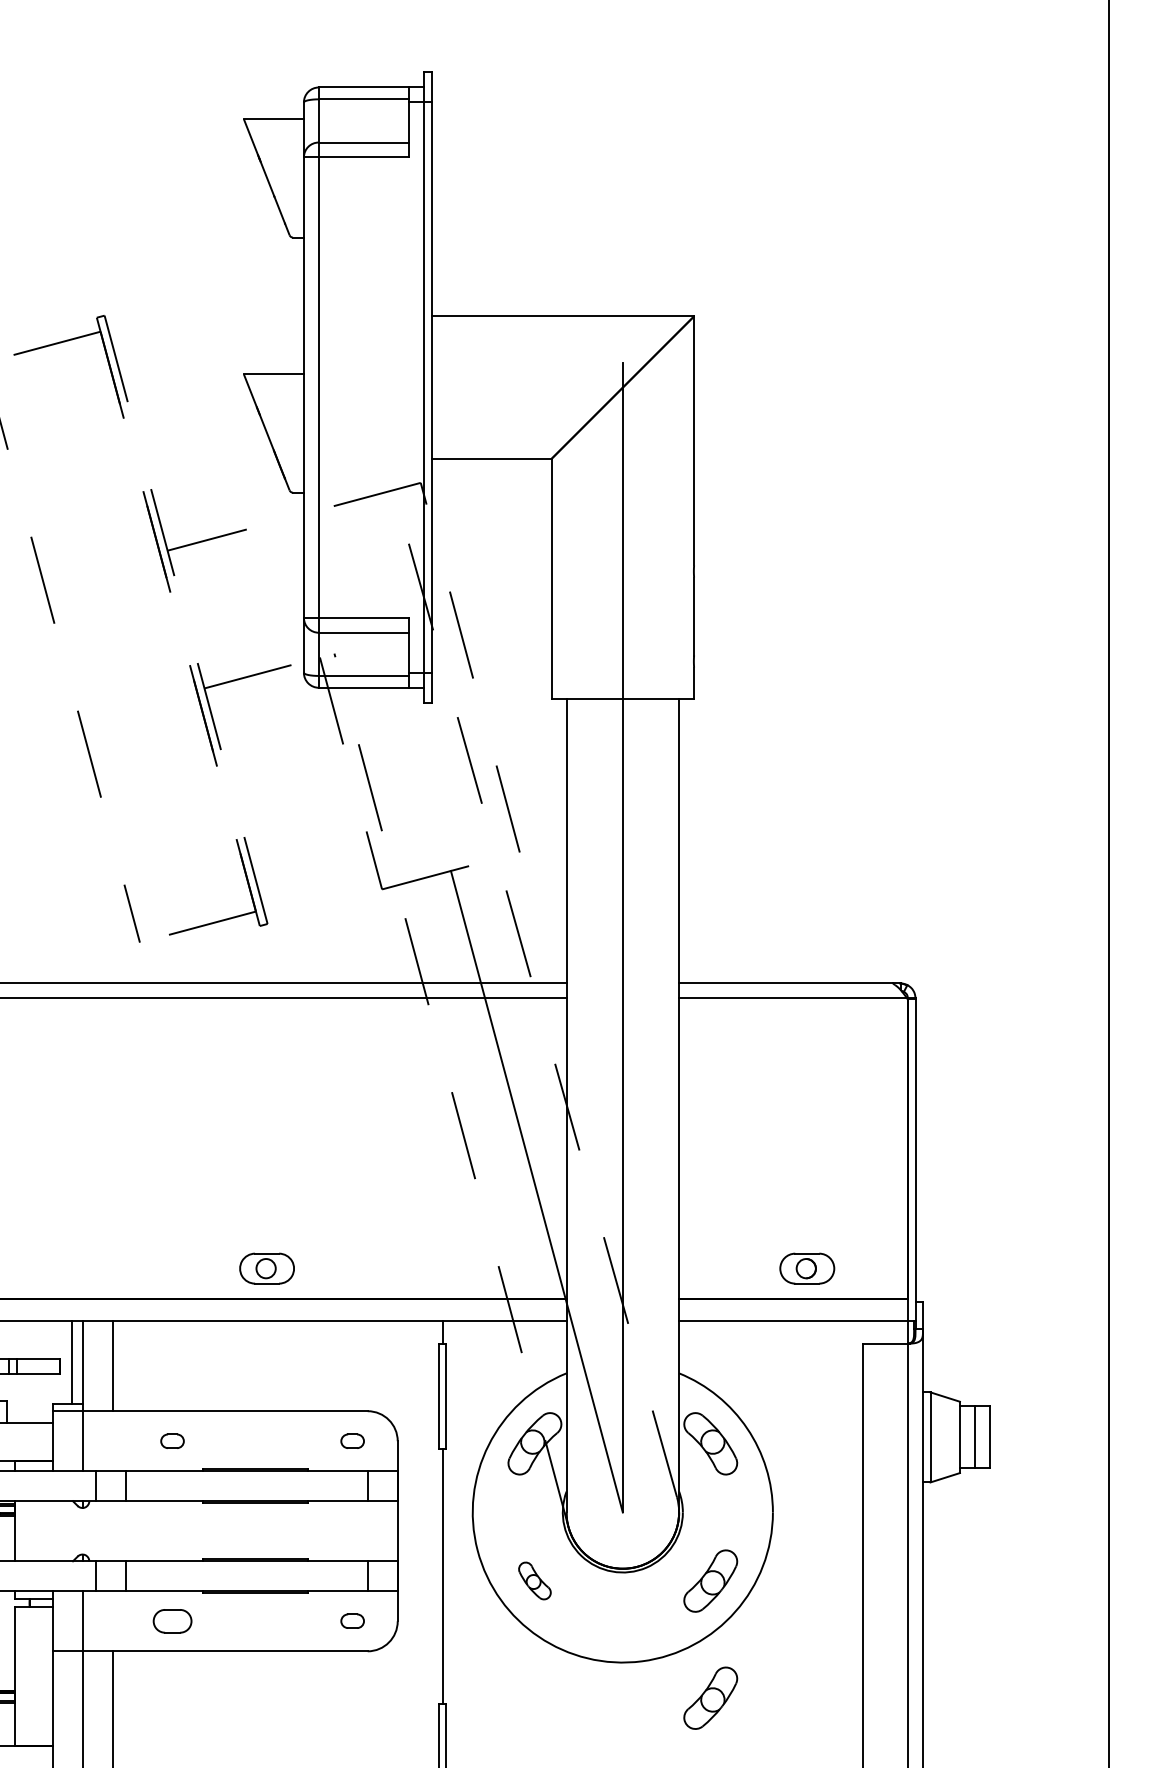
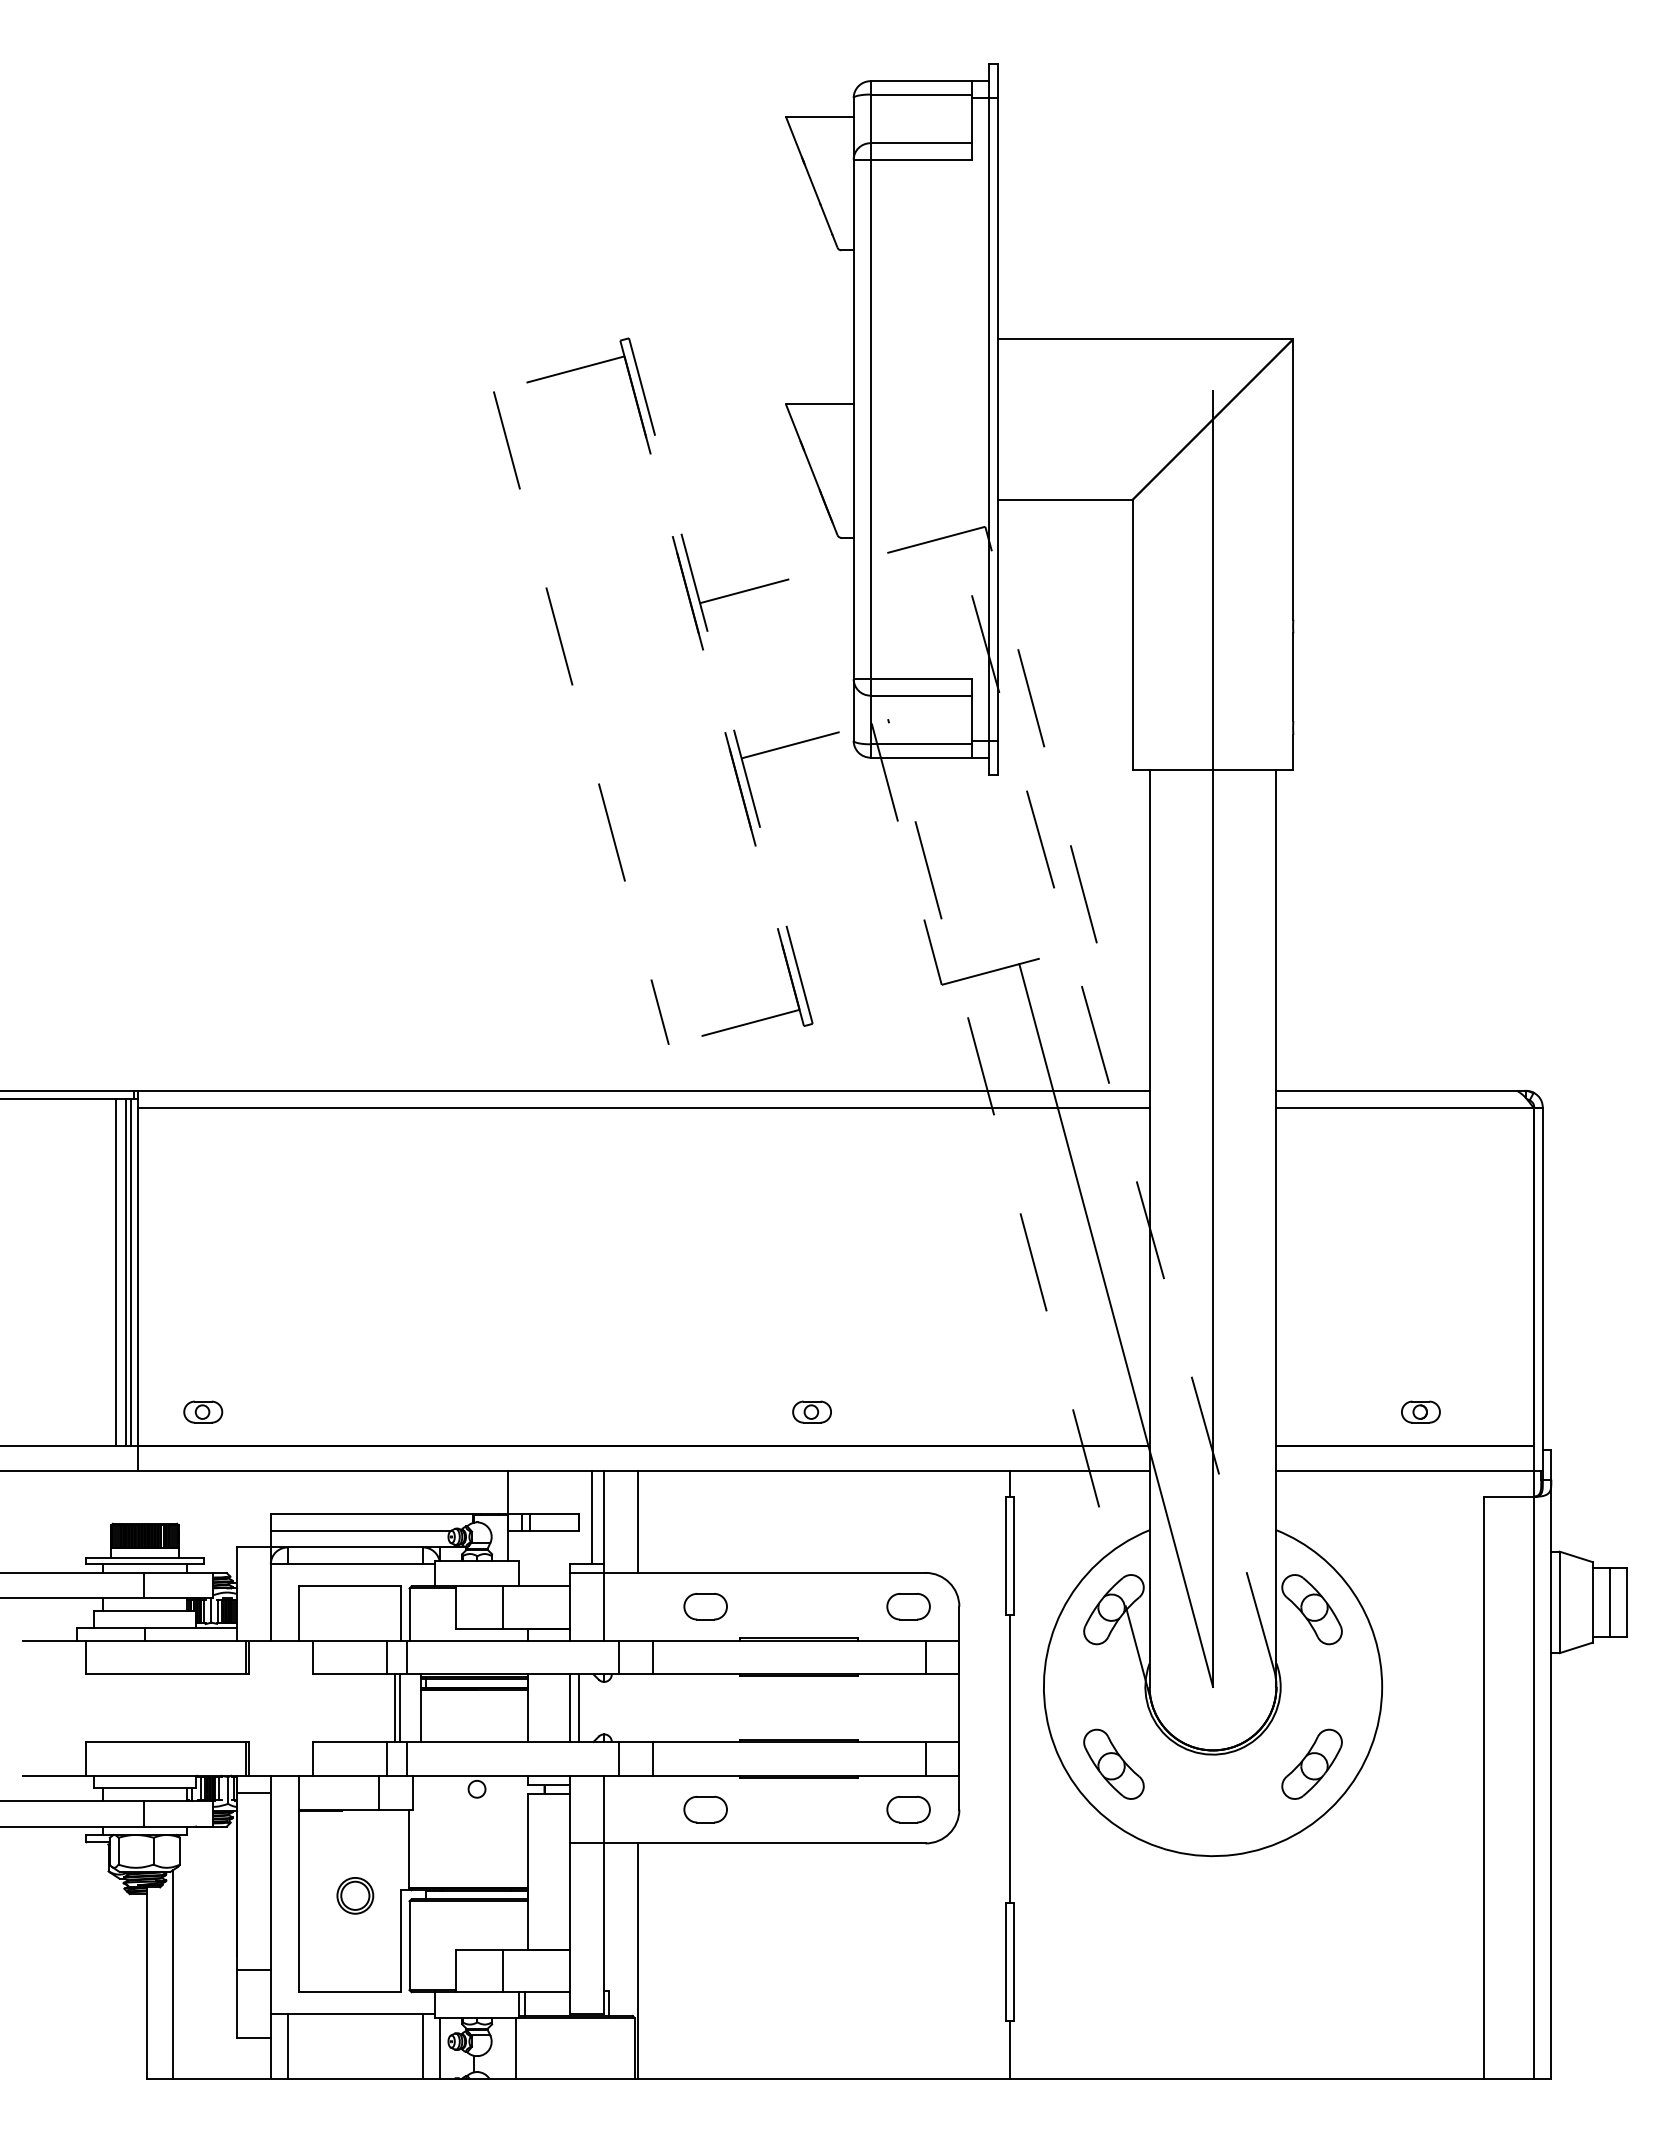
part: (266, 1267) -> (811, 1411), size x0.62
part: (806, 1267) -> (1420, 1411), size x0.62
part: (172, 1441) -> (705, 1606), size x1.67
part: (352, 1441) -> (908, 1606), size x1.67
line: (52, 1531) -> (570, 1708), added
line: (59, 1531) -> (578, 1708), added
part: (534, 1580) -> (1113, 1763), size x1.67
part: (352, 1621) -> (908, 1809), size x1.67
part: (710, 1697) -> (1311, 1895), removed

